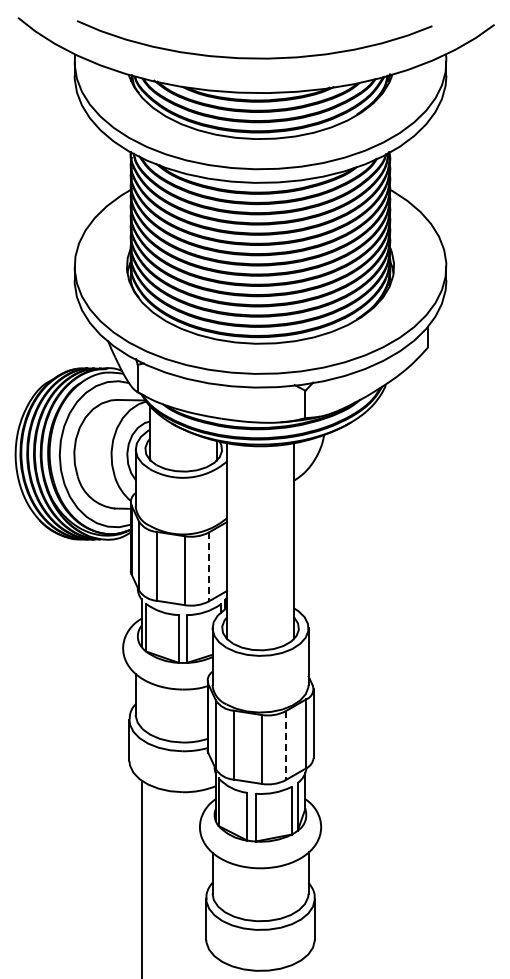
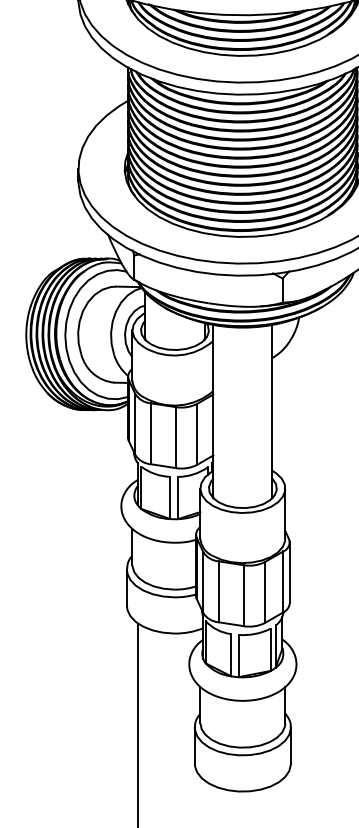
line: (208, 567) -> (196, 434), dashed -> solid
line: (285, 746) -> (264, 593), dashed -> solid

